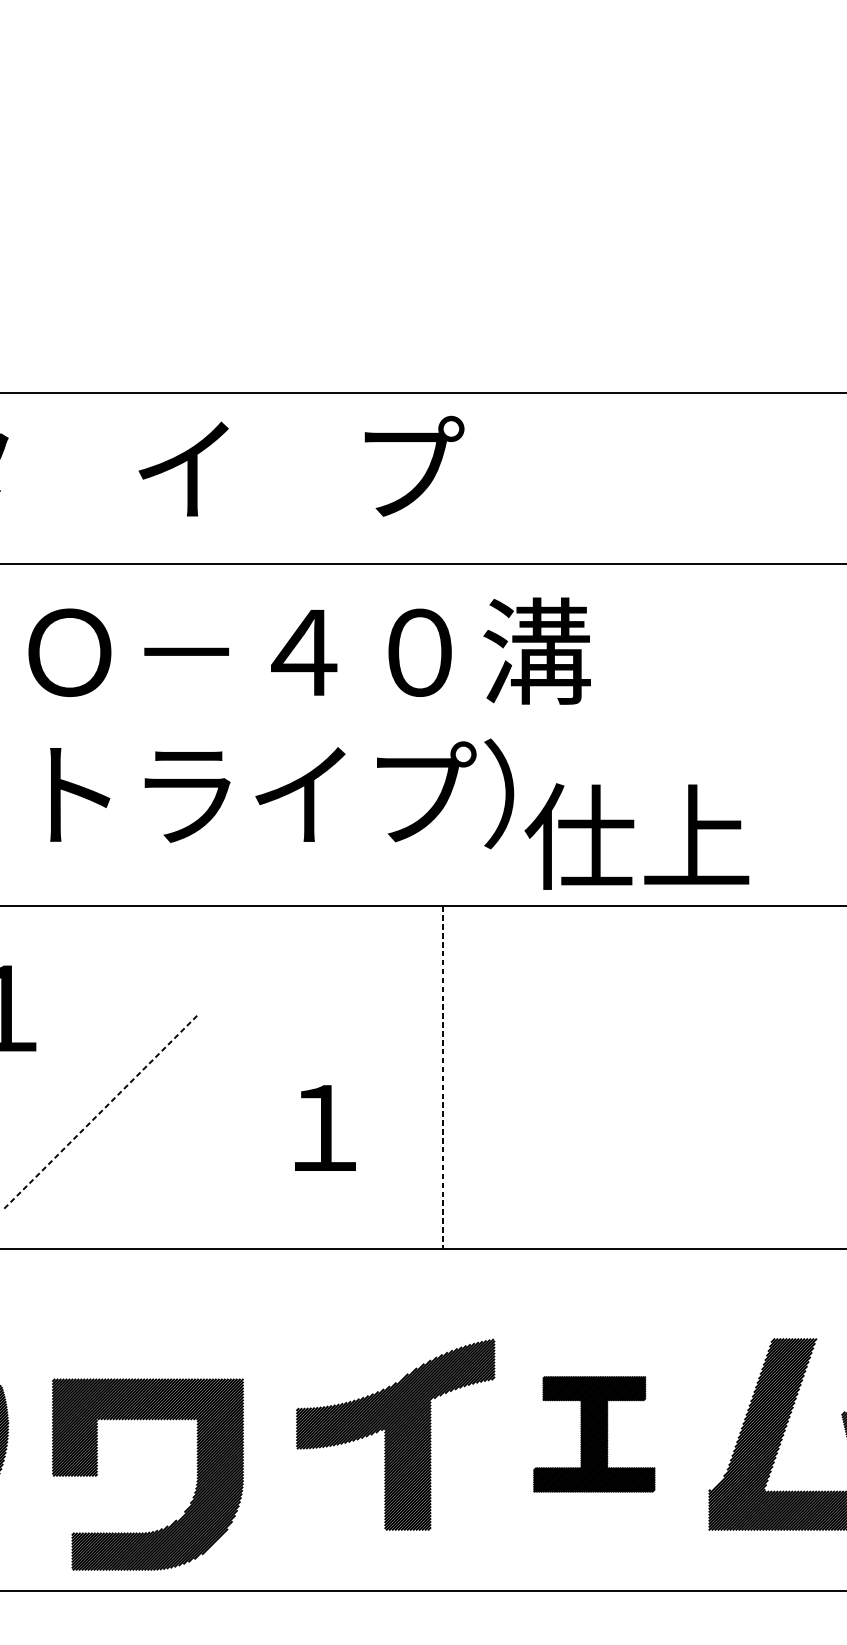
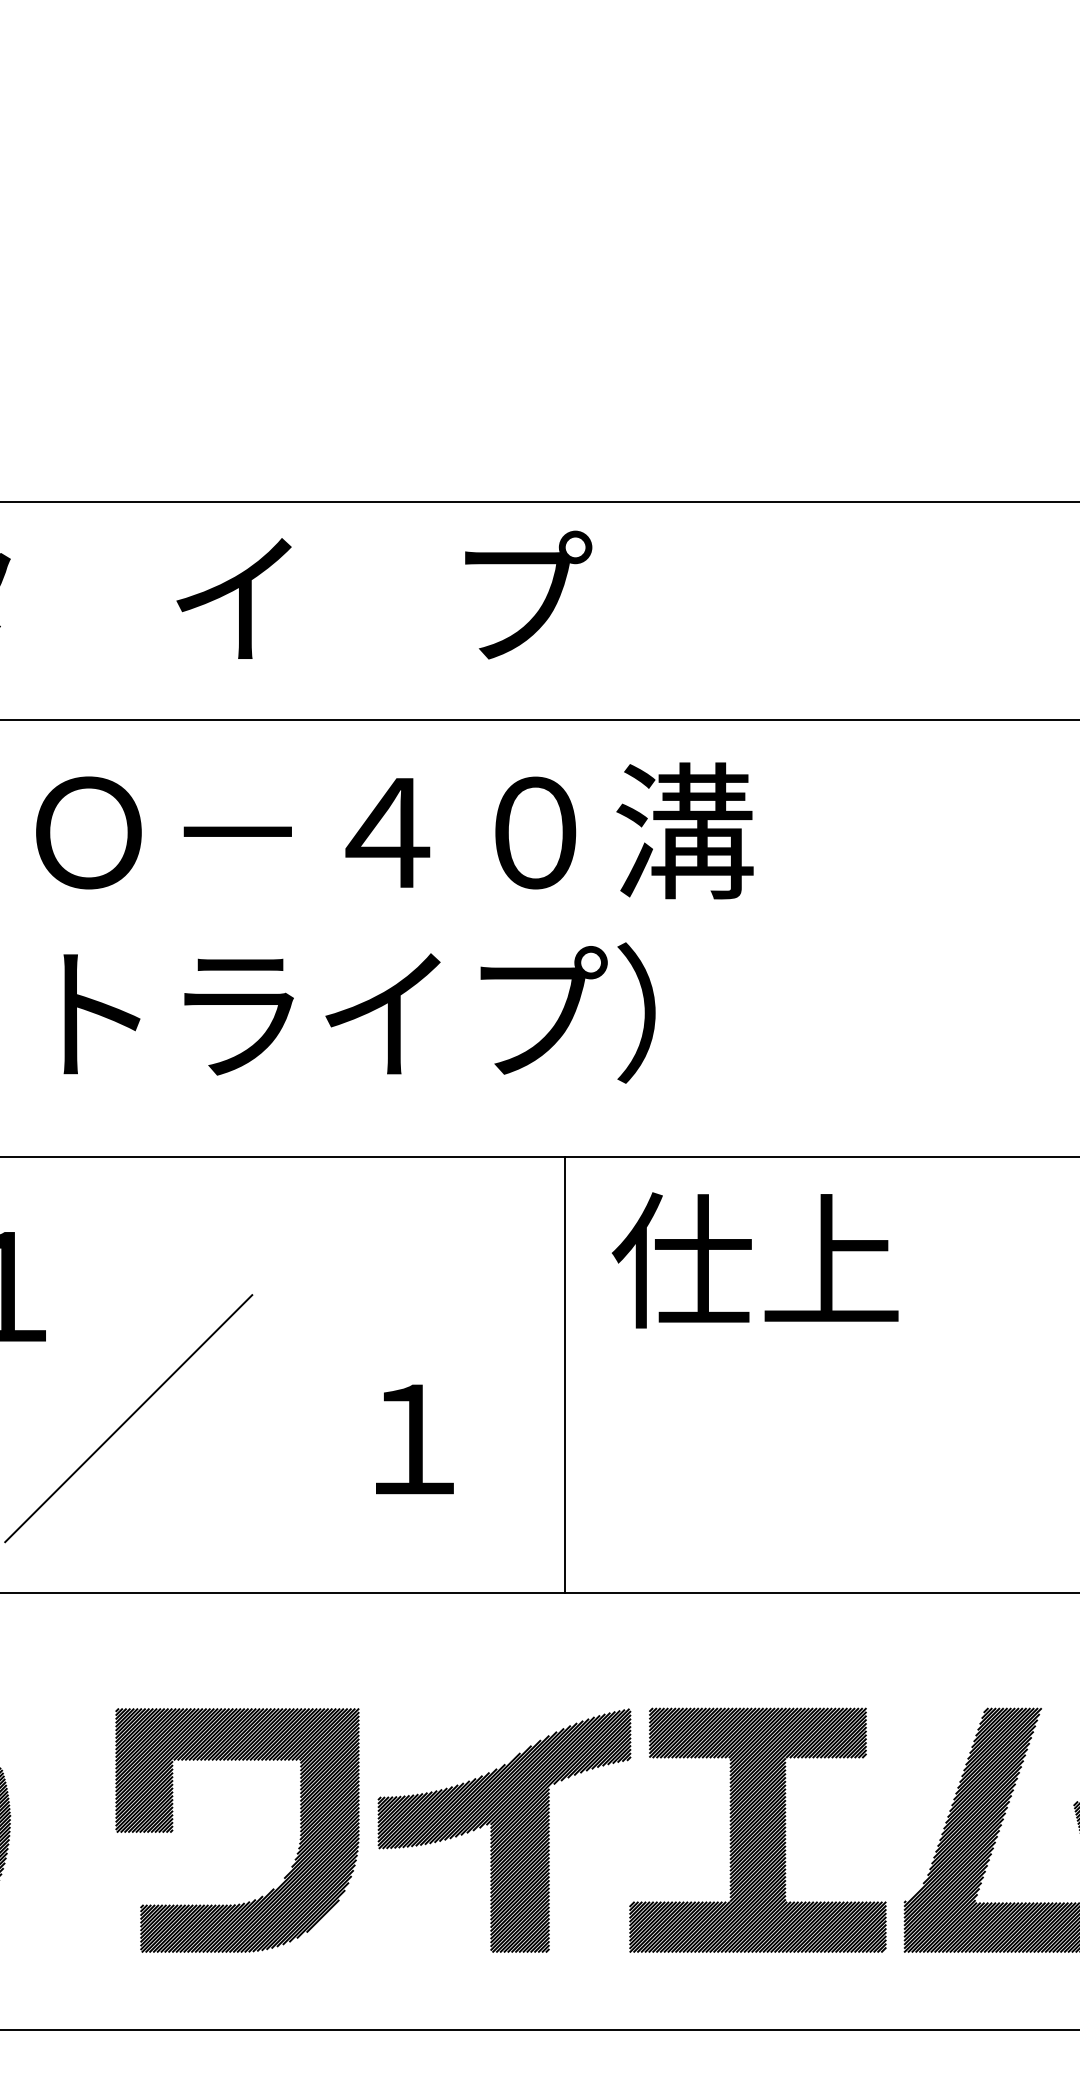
text: (636, 836) -> (754, 1260), moved
line: (443, 1078) -> (565, 1375), dashed -> solid
line: (100, 1111) -> (128, 1418), dashed -> solid
part: (593, 1433) -> (757, 1829), size x1.67
part: (196, 1481) -> (299, 1839), moved

